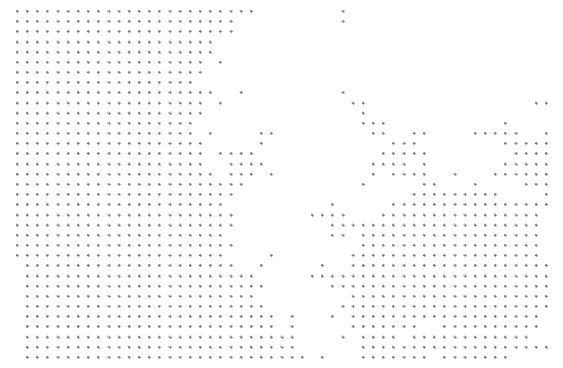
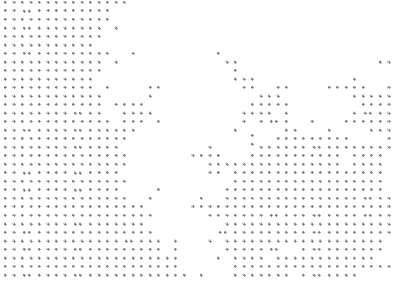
part: (113, 41) -> (26, 10), size x0.6
part: (113, 62) -> (26, 28), size x0.6
part: (113, 92) -> (26, 53), size x0.6
part: (174, 163) -> (77, 112), size x0.6
part: (520, 163) -> (367, 112), size x0.6
part: (408, 174) -> (273, 121), size x0.6
part: (113, 184) -> (26, 130), size x0.6
part: (174, 184) -> (77, 130), size x0.6
part: (174, 204) -> (77, 146), size x0.6
part: (459, 204) -> (315, 146), size x0.6
part: (495, 219) -> (252, 139), moved
part: (113, 235) -> (26, 172), size x0.6
part: (174, 235) -> (77, 172), size x0.6
part: (113, 255) -> (26, 189), size x0.6
part: (174, 255) -> (77, 189), size x0.6
part: (520, 265) -> (367, 198), size x0.6
part: (408, 286) -> (273, 215), size x0.6
part: (459, 286) -> (315, 215), size x0.6
part: (520, 286) -> (367, 215), size x0.6
part: (174, 296) -> (77, 223), size x0.6
part: (113, 306) -> (26, 232), size x0.6
part: (347, 306) -> (222, 232), size x0.6
part: (459, 306) -> (315, 232), size x0.6
part: (235, 316) -> (128, 240), size x0.6
part: (113, 326) -> (26, 249), size x0.6
part: (174, 326) -> (77, 249), size x0.6
part: (408, 326) -> (273, 249), size x0.6
part: (459, 326) -> (315, 249), size x0.6
part: (113, 357) -> (26, 275), size x0.6
part: (174, 357) -> (77, 275), size x0.6
part: (459, 357) -> (315, 275), size x0.6

